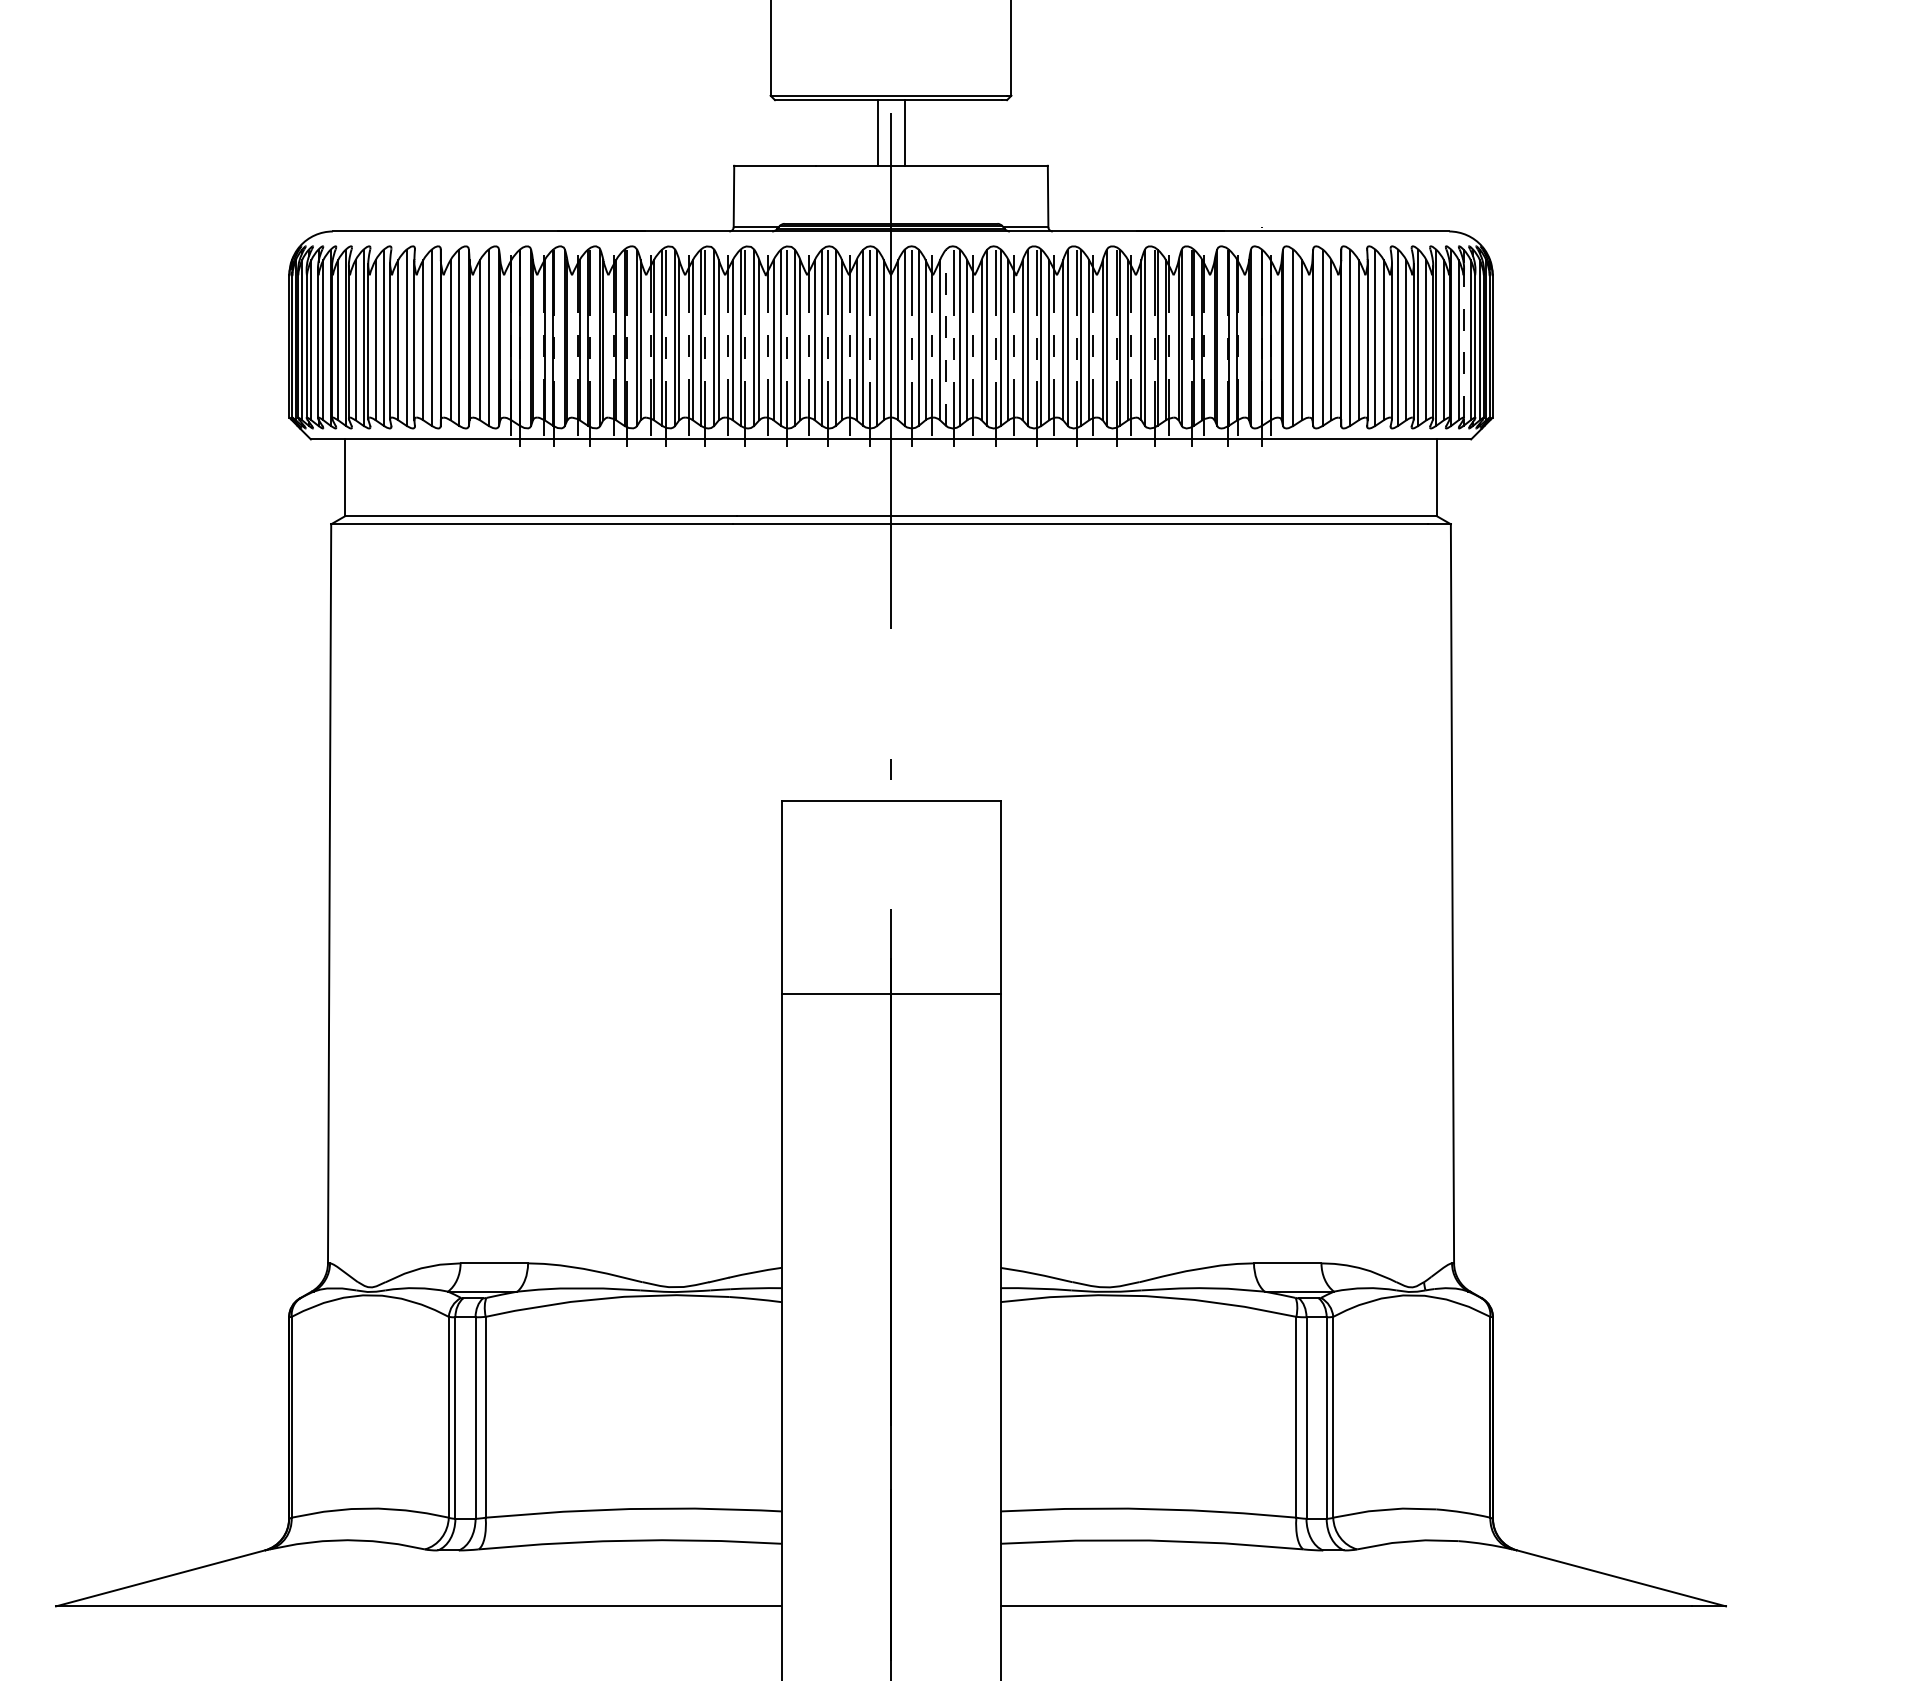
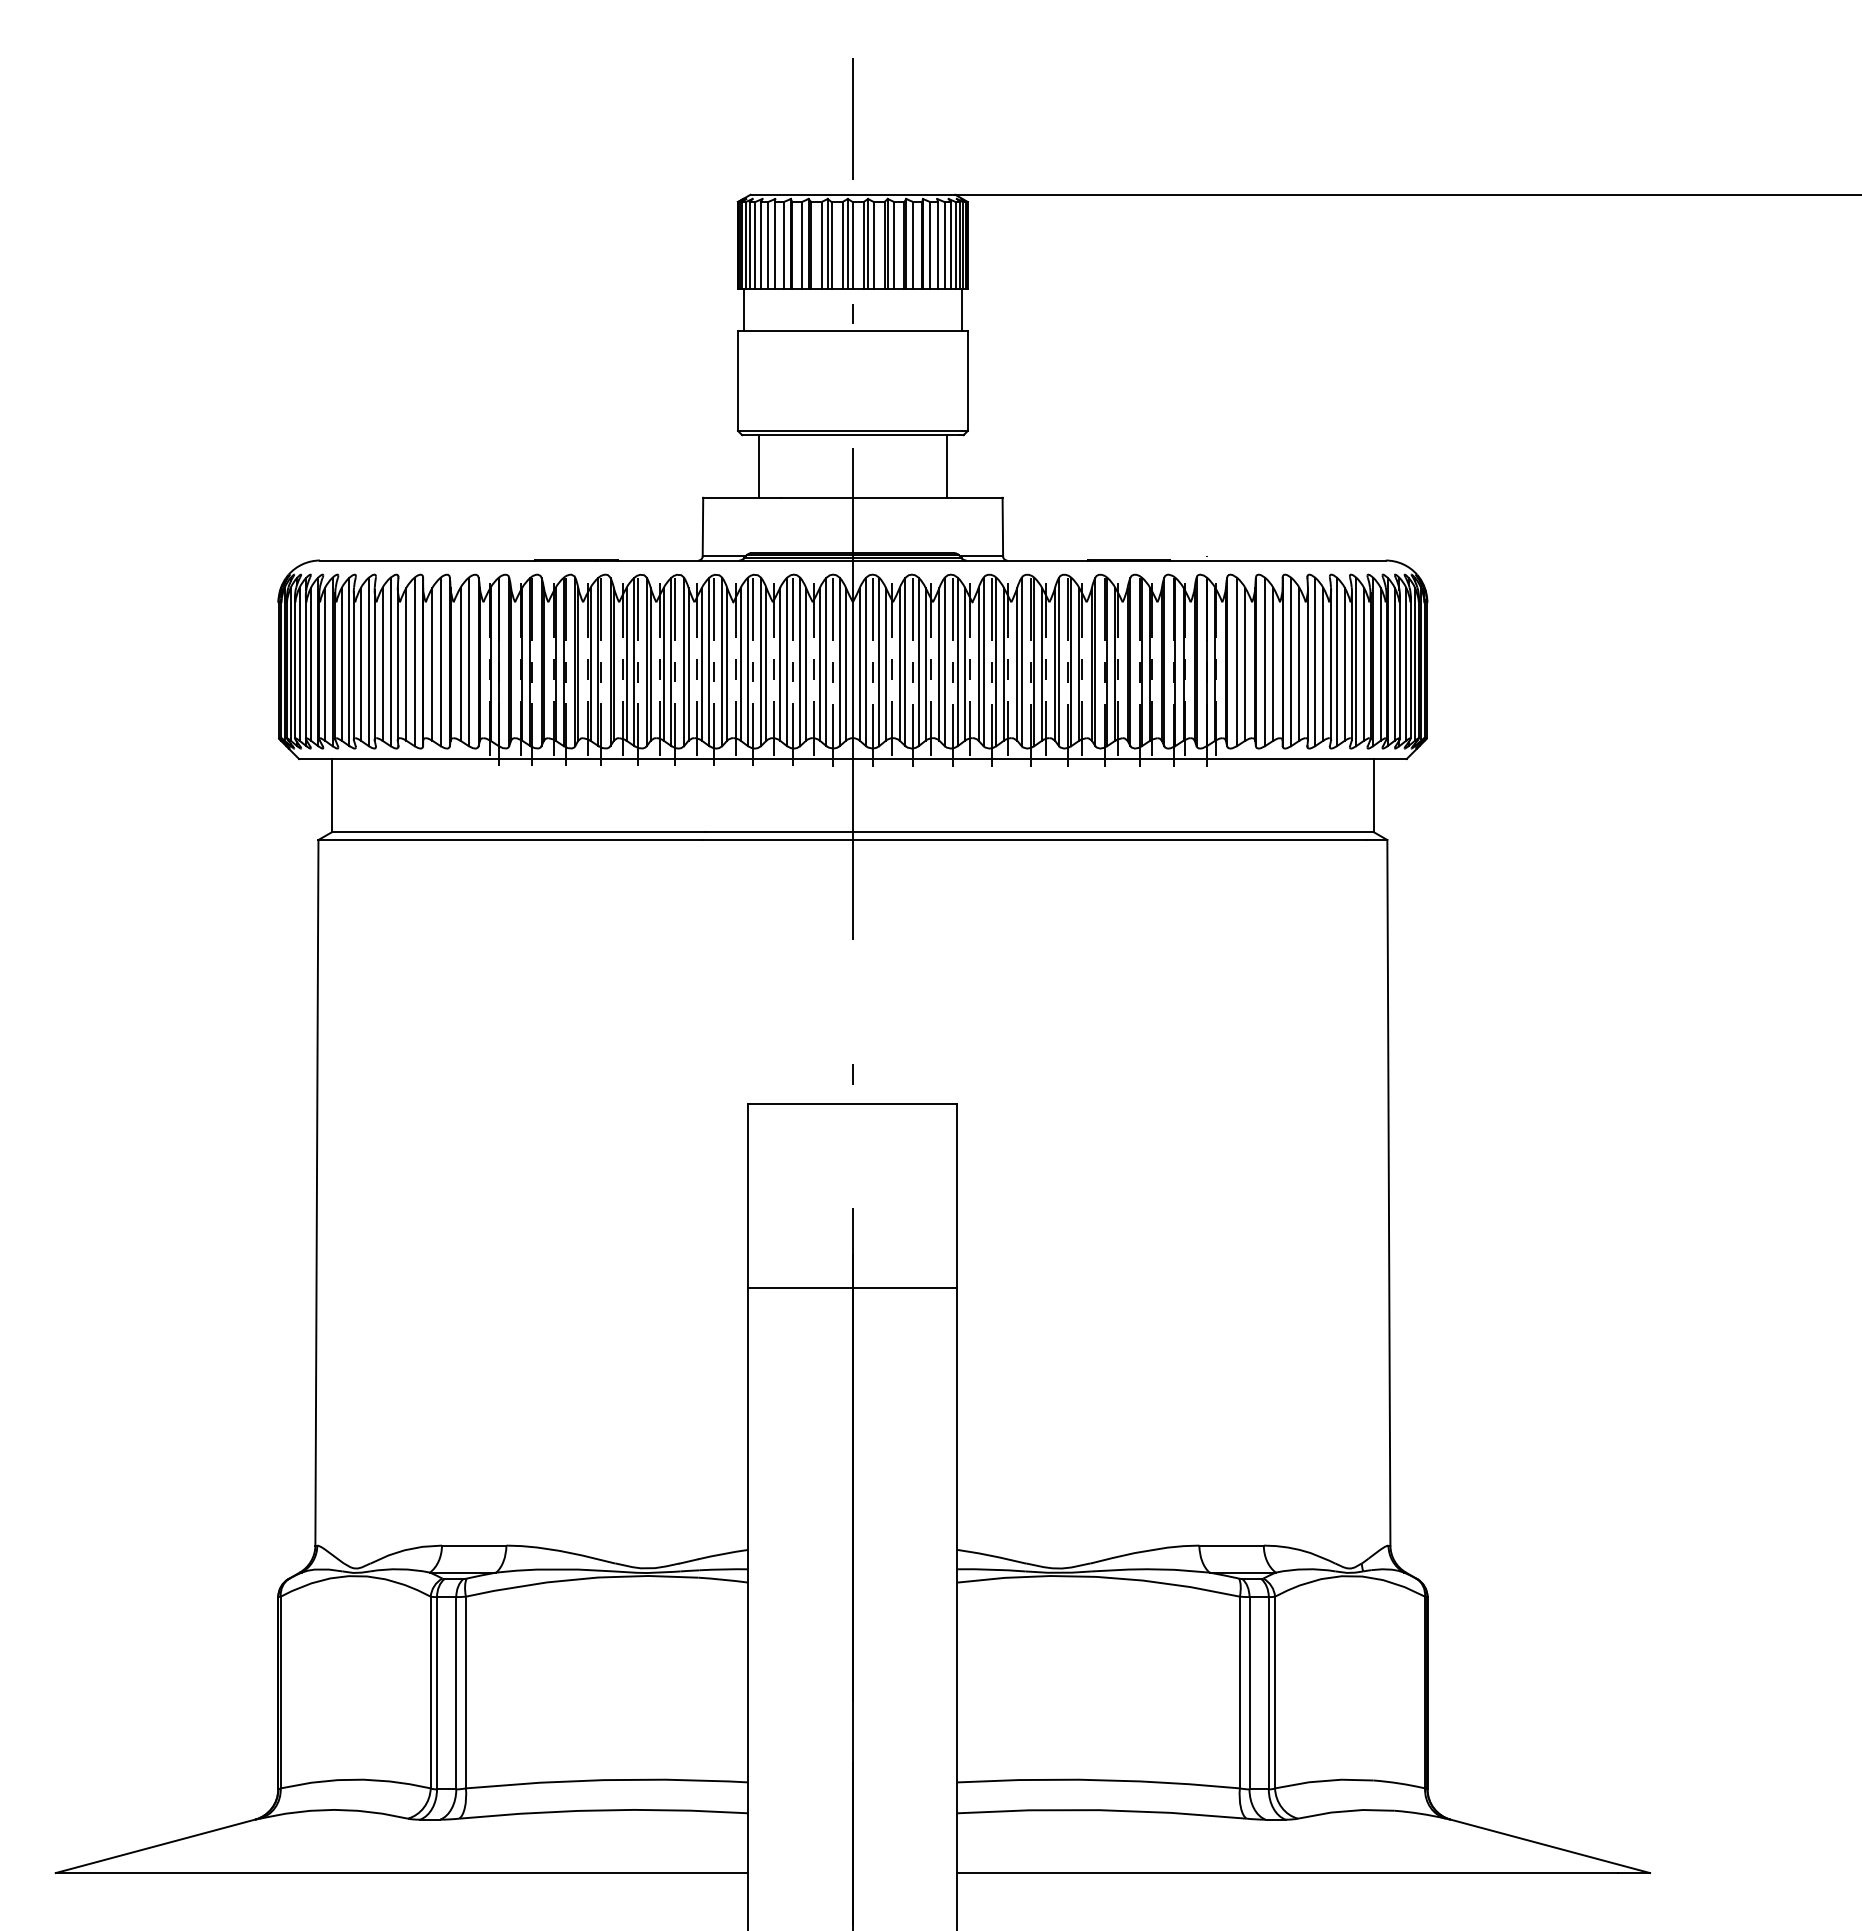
line: (878, 133) -> (758, 466), moved
line: (904, 133) -> (946, 466), moved
line: (946, 337) -> (905, 661), dashed -> solid
line: (1463, 342) -> (1399, 666), dashed -> solid

